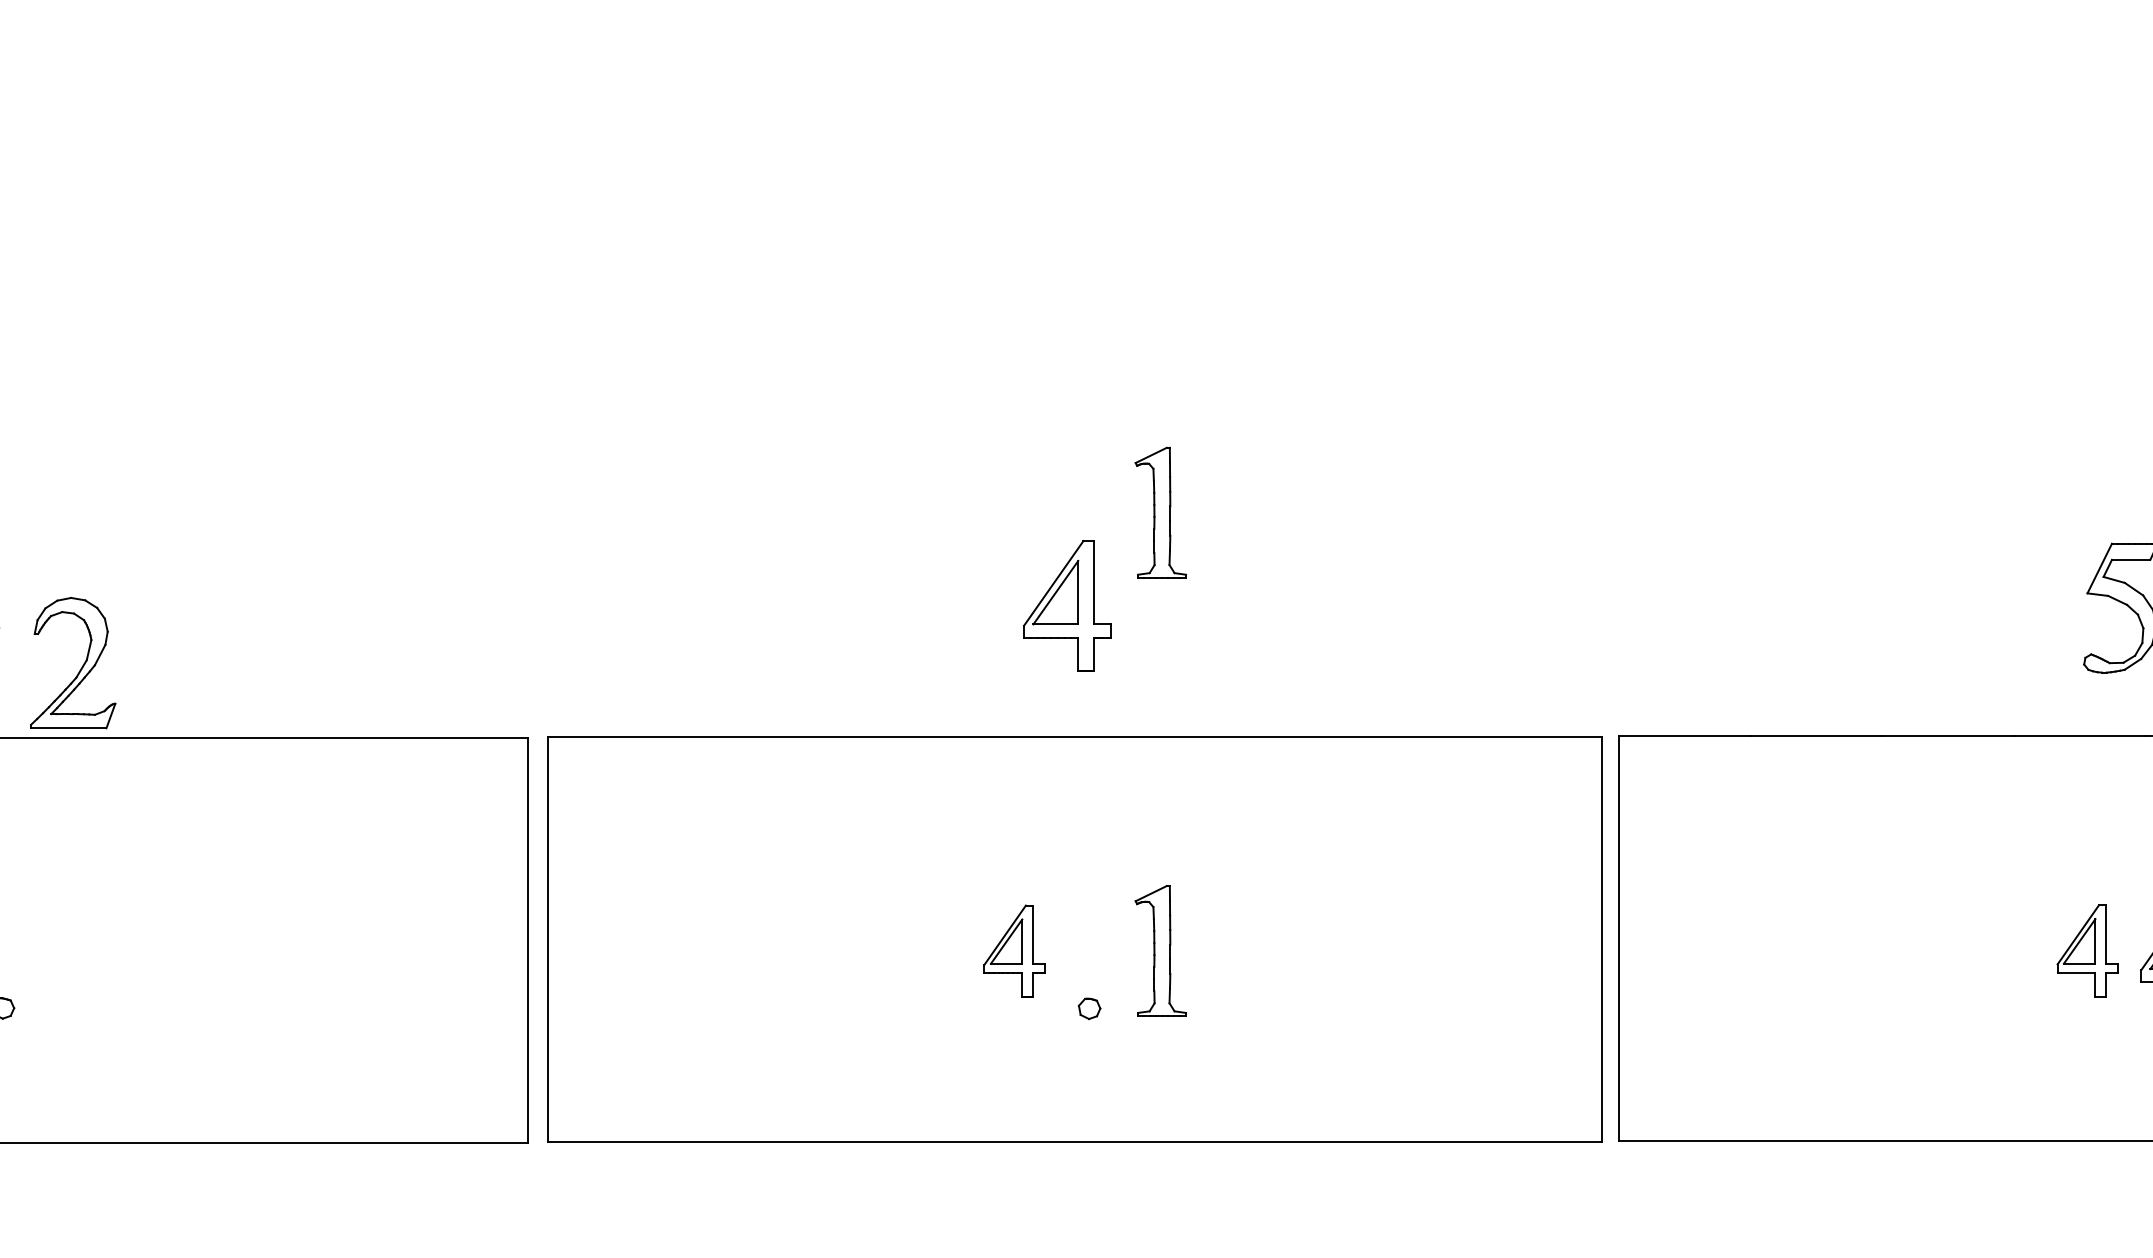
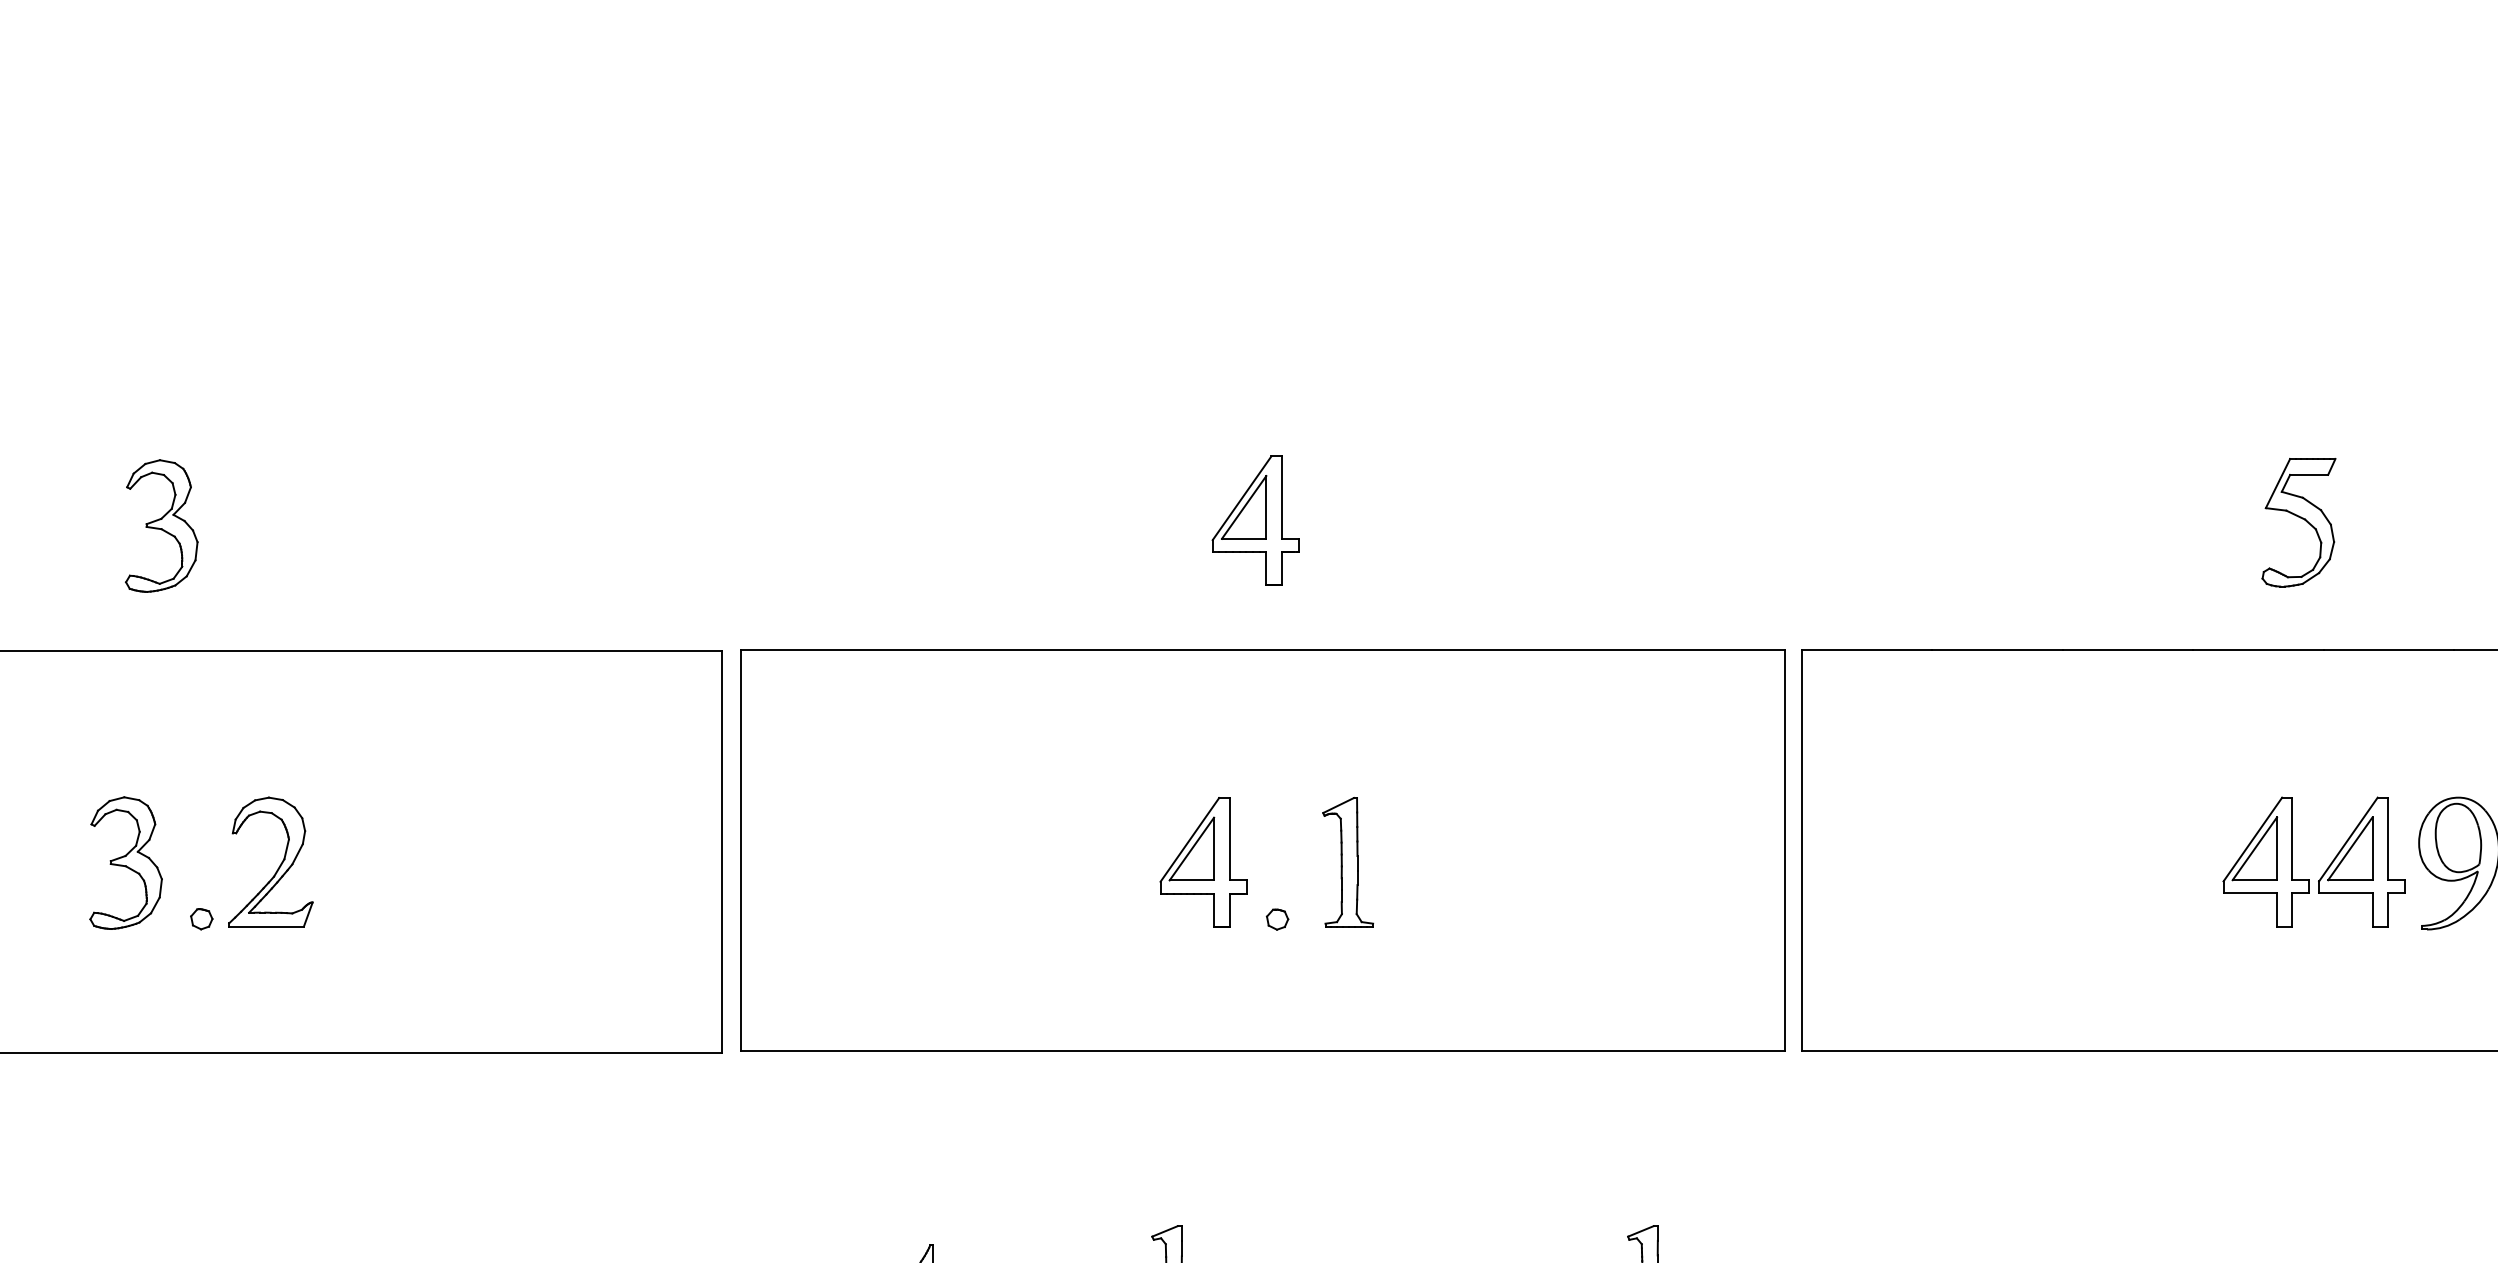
part: (1161, 512) -> (1348, 428), removed
part: (81, 666) -> (279, 865), moved
part: (2087, 950) -> (2265, 861), size x1.43
part: (1014, 951) -> (1203, 862), size x1.43

